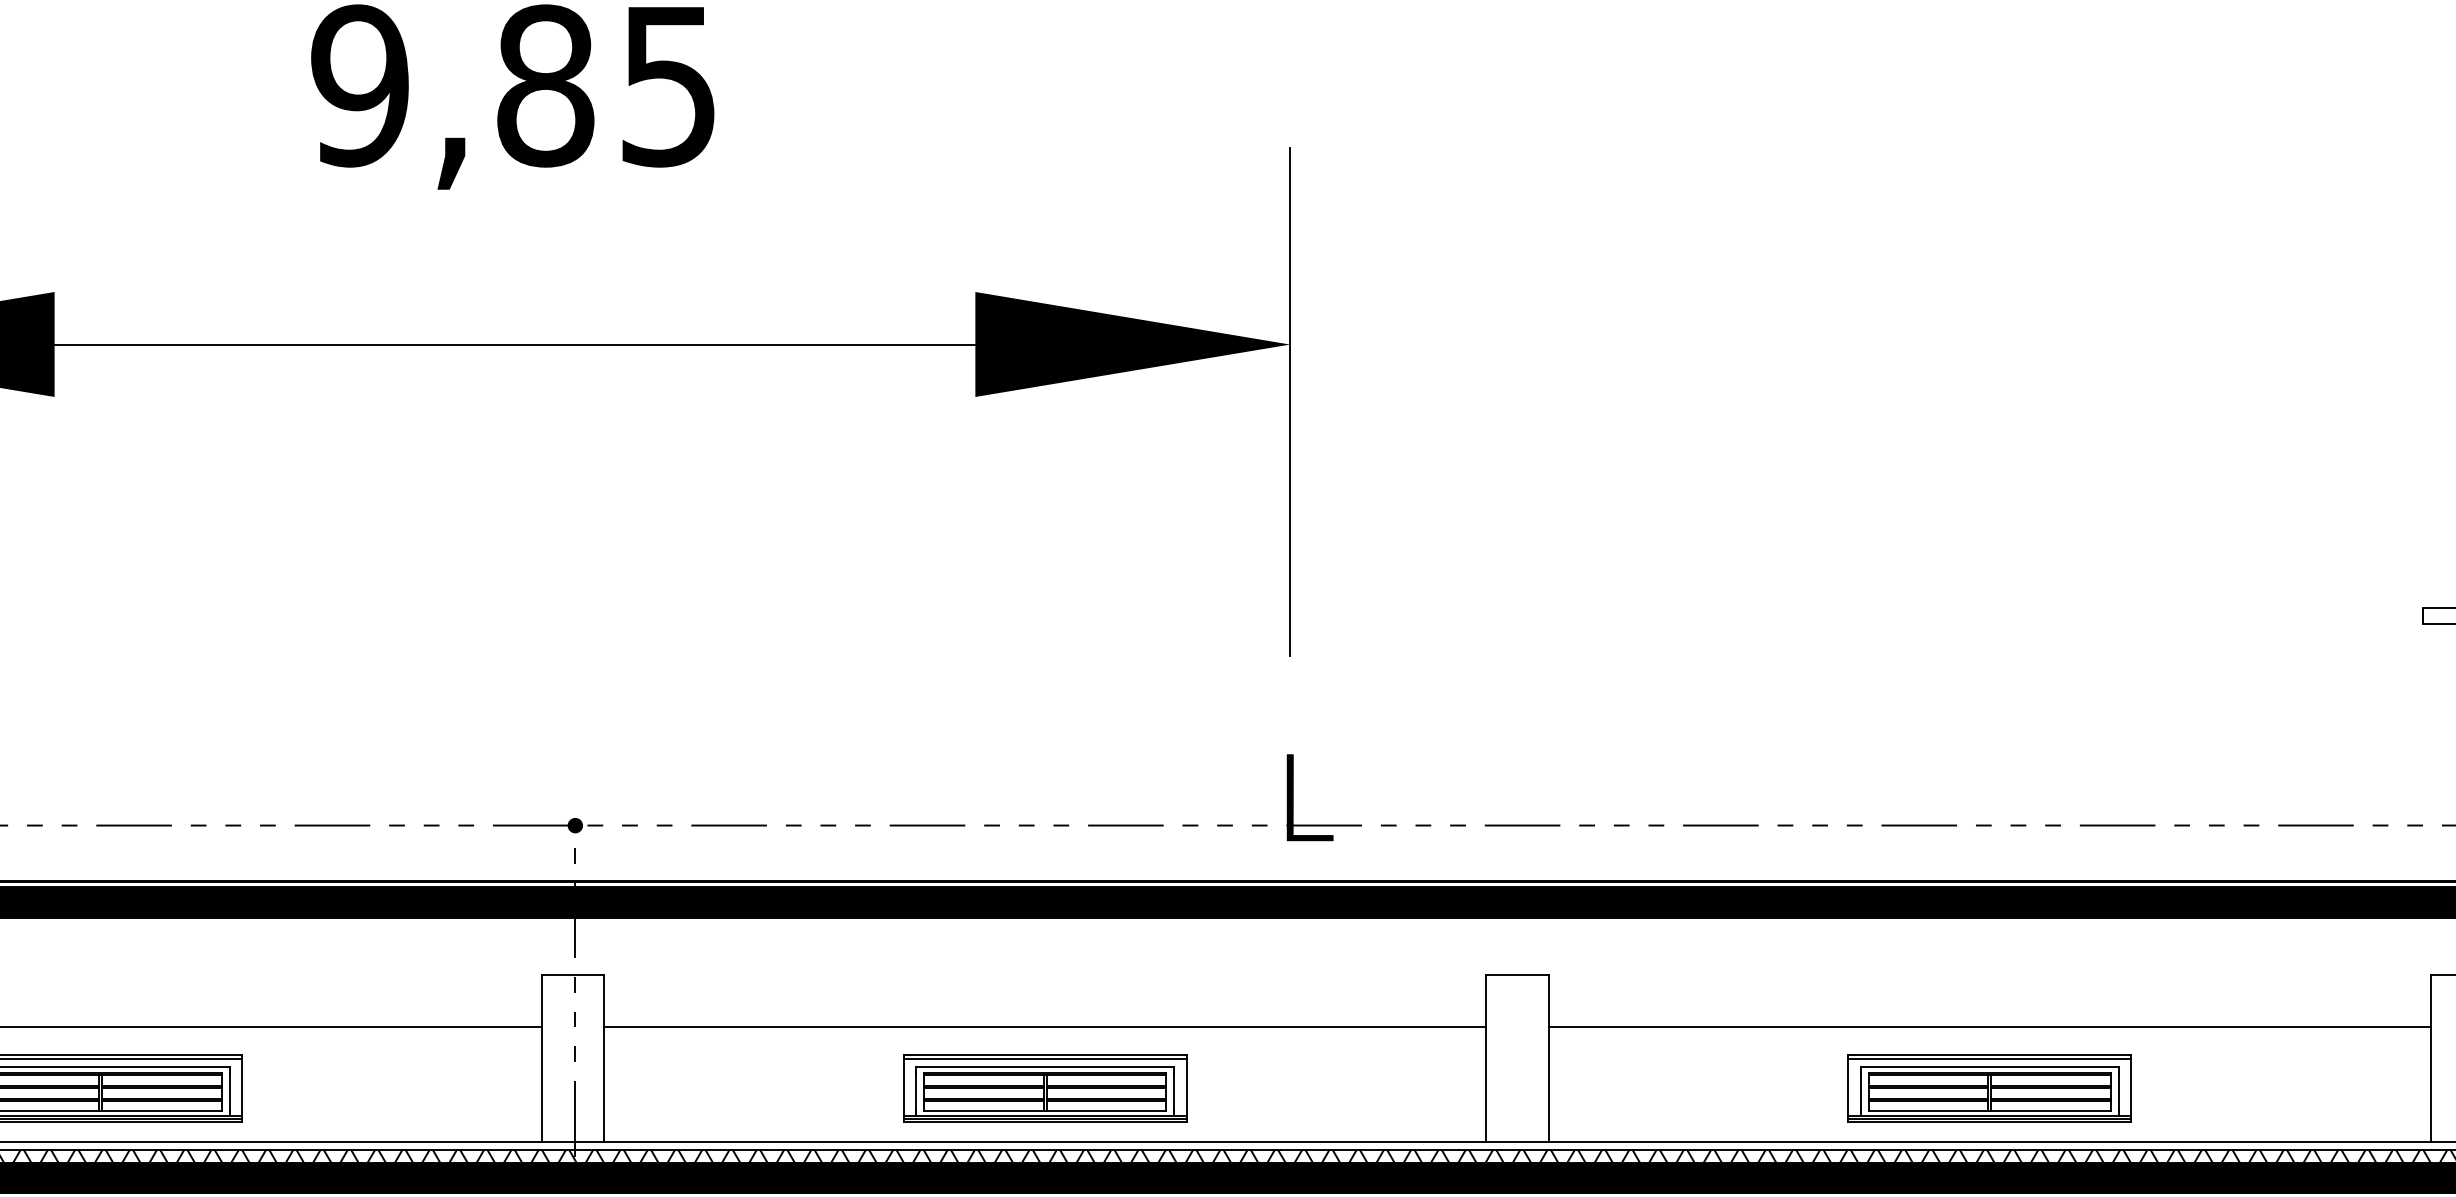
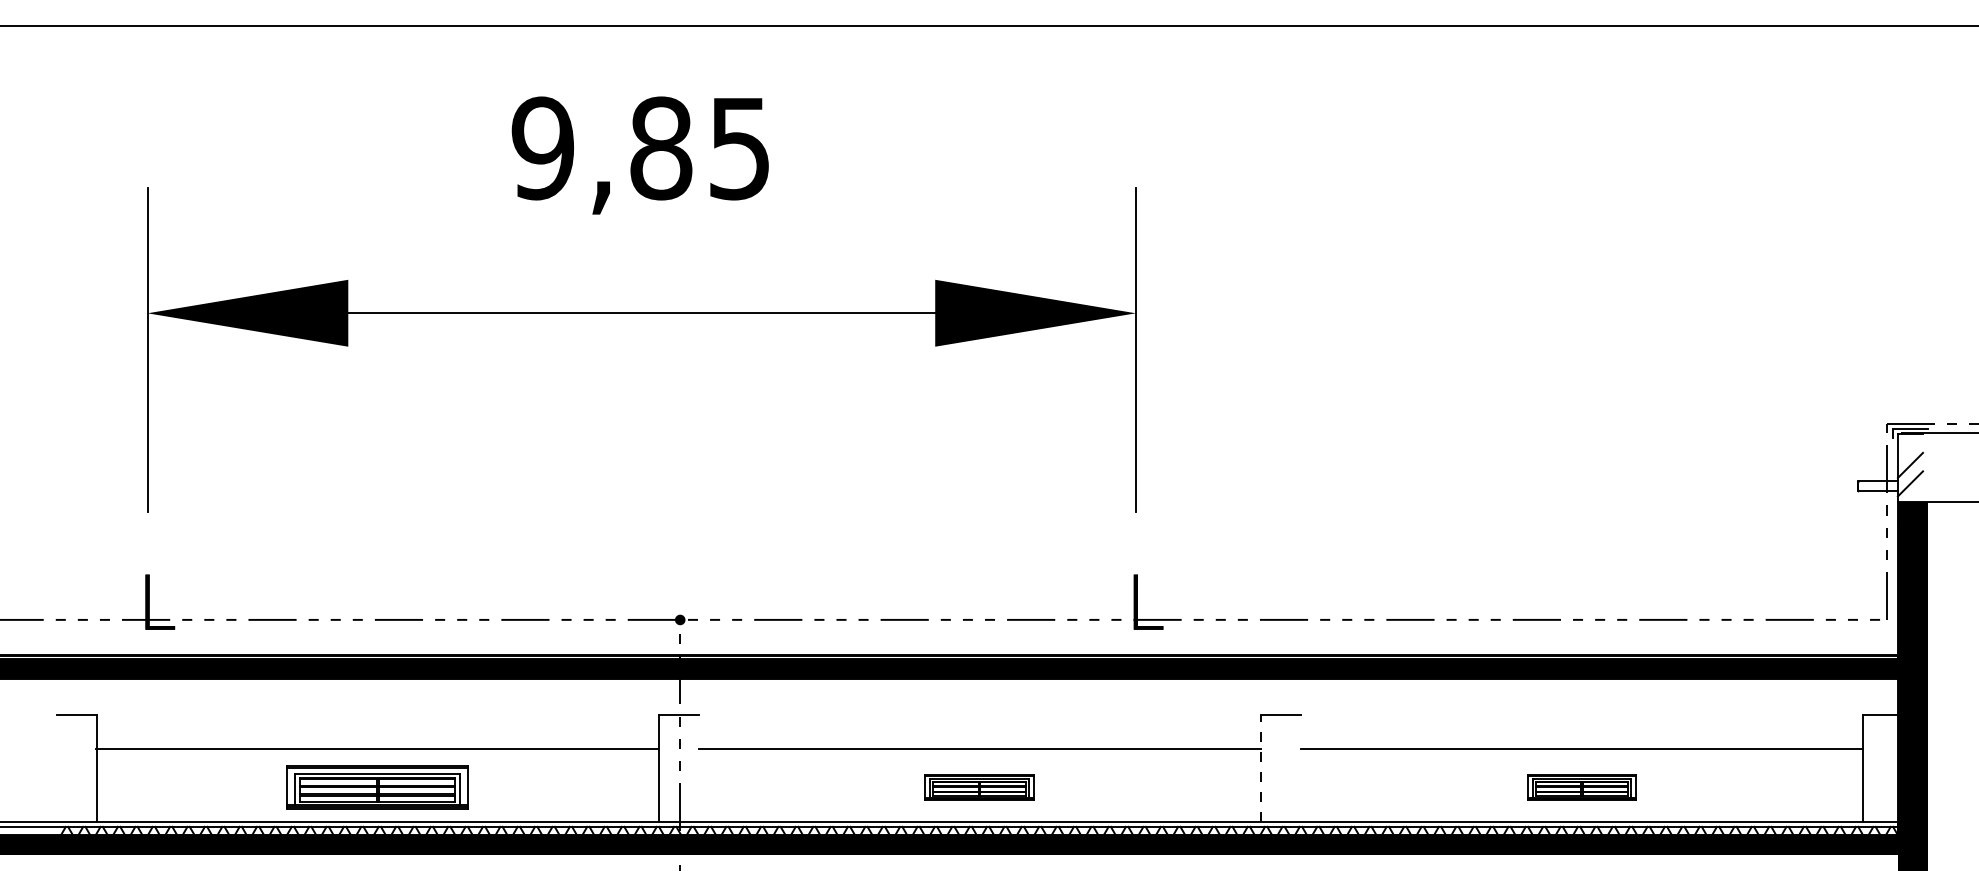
line: (604, 1058) -> (698, 768), removed
line: (1485, 1058) -> (1260, 768), solid -> dashed
line: (1548, 1058) -> (1300, 768), removed
part: (1044, 1088) -> (979, 787), size x0.6
part: (1989, 1088) -> (1581, 787), size x0.6

